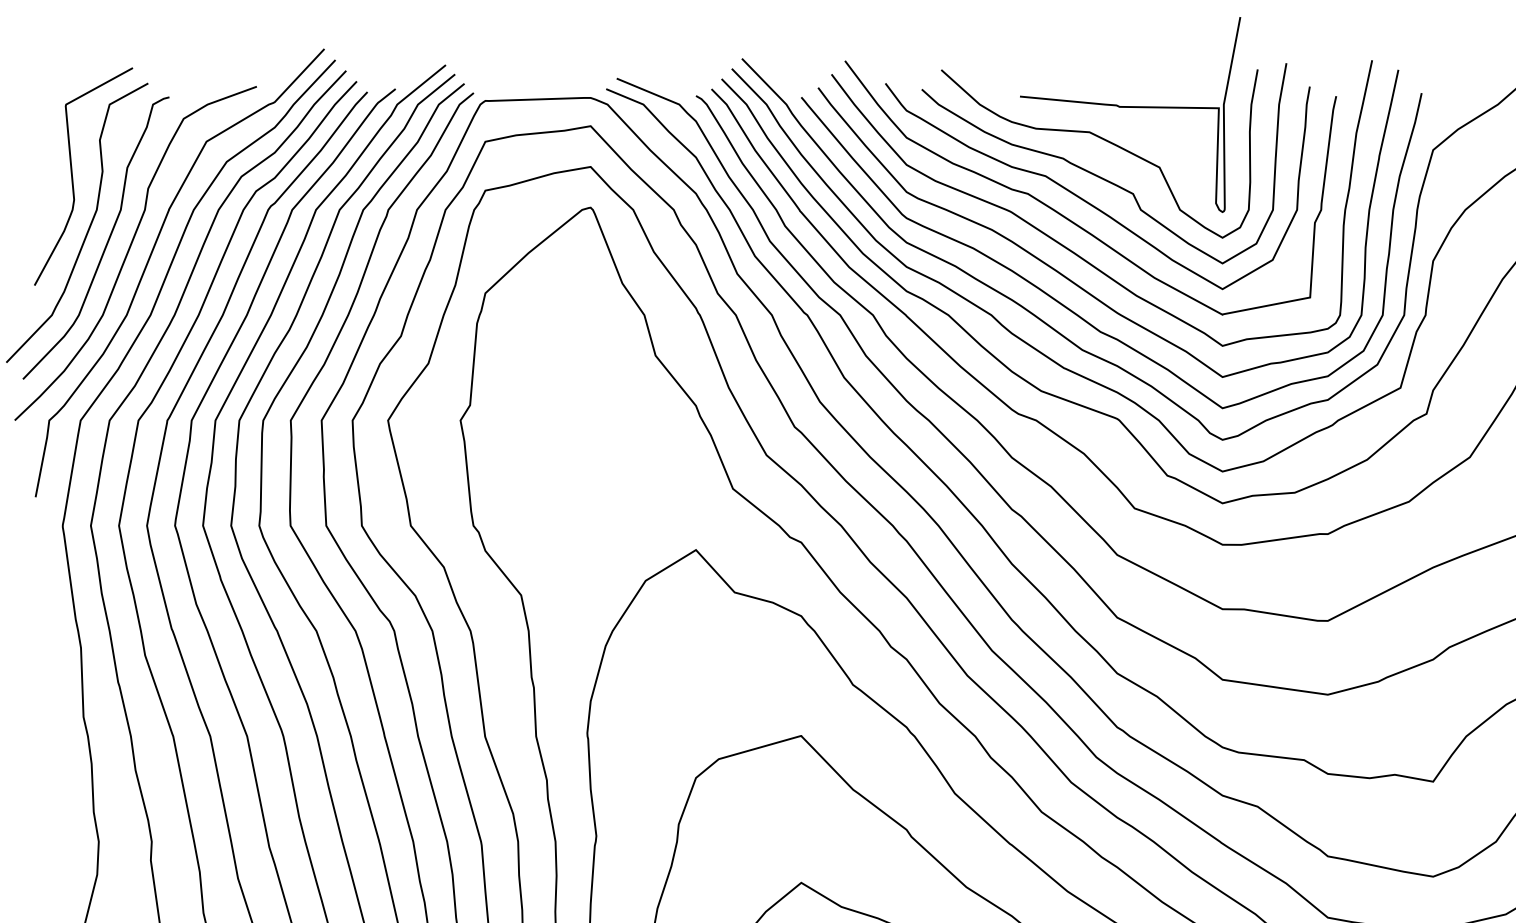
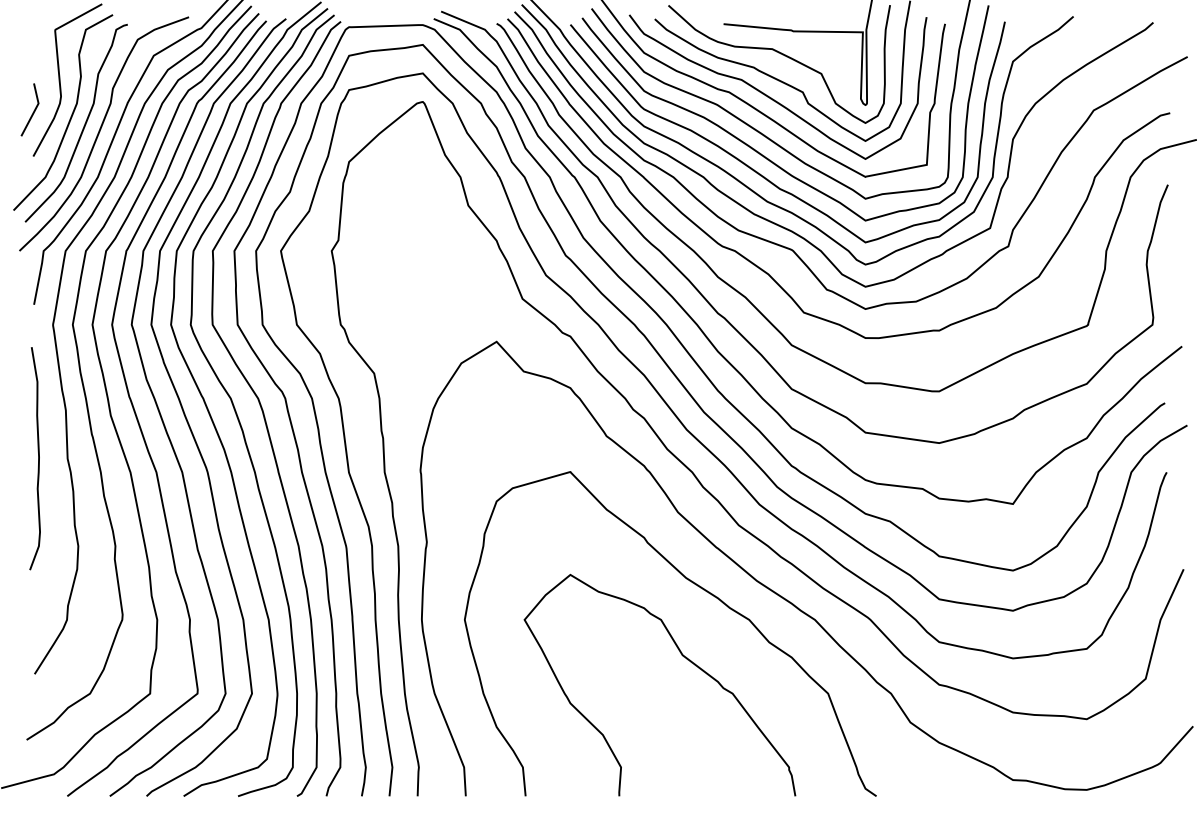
line: (34, 219) -> (33, 110), added
curve: (41, 716) -> (38, 458), added

